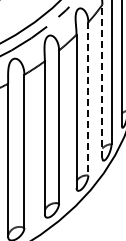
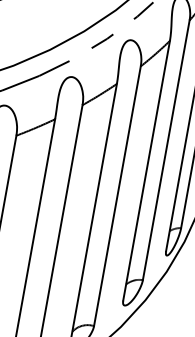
line: (102, 81) -> (146, 170), dashed -> solid
line: (88, 98) -> (117, 195), dashed -> solid

